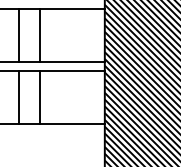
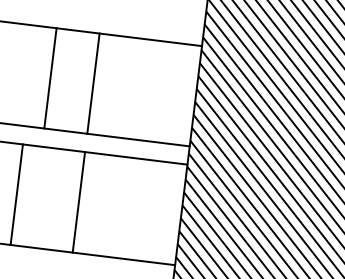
line: (18, 35) -> (50, 78), moved
line: (40, 35) -> (94, 83), moved
line: (40, 97) -> (79, 201), moved

